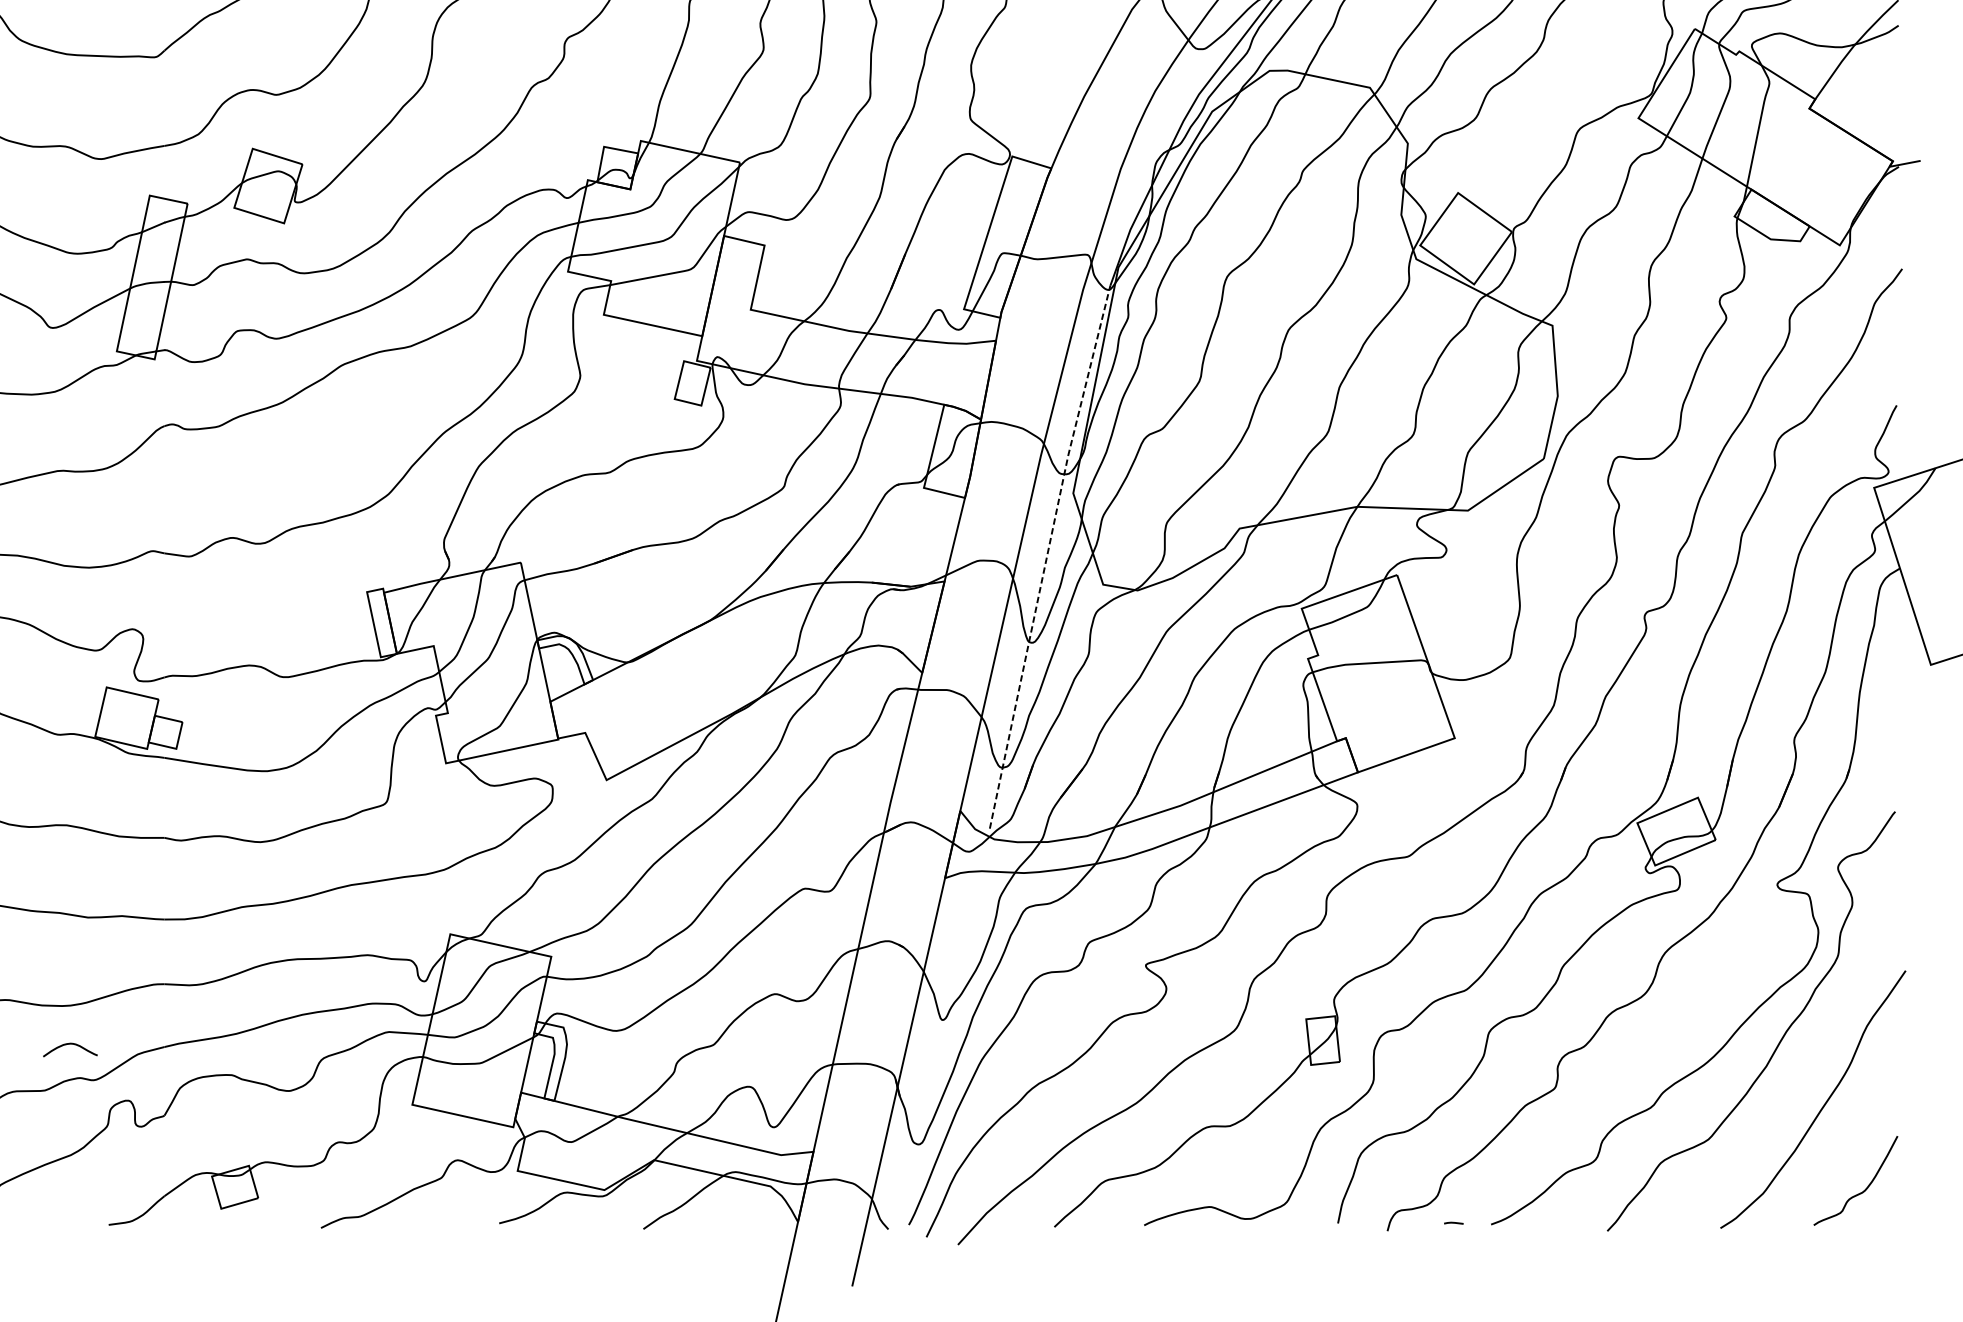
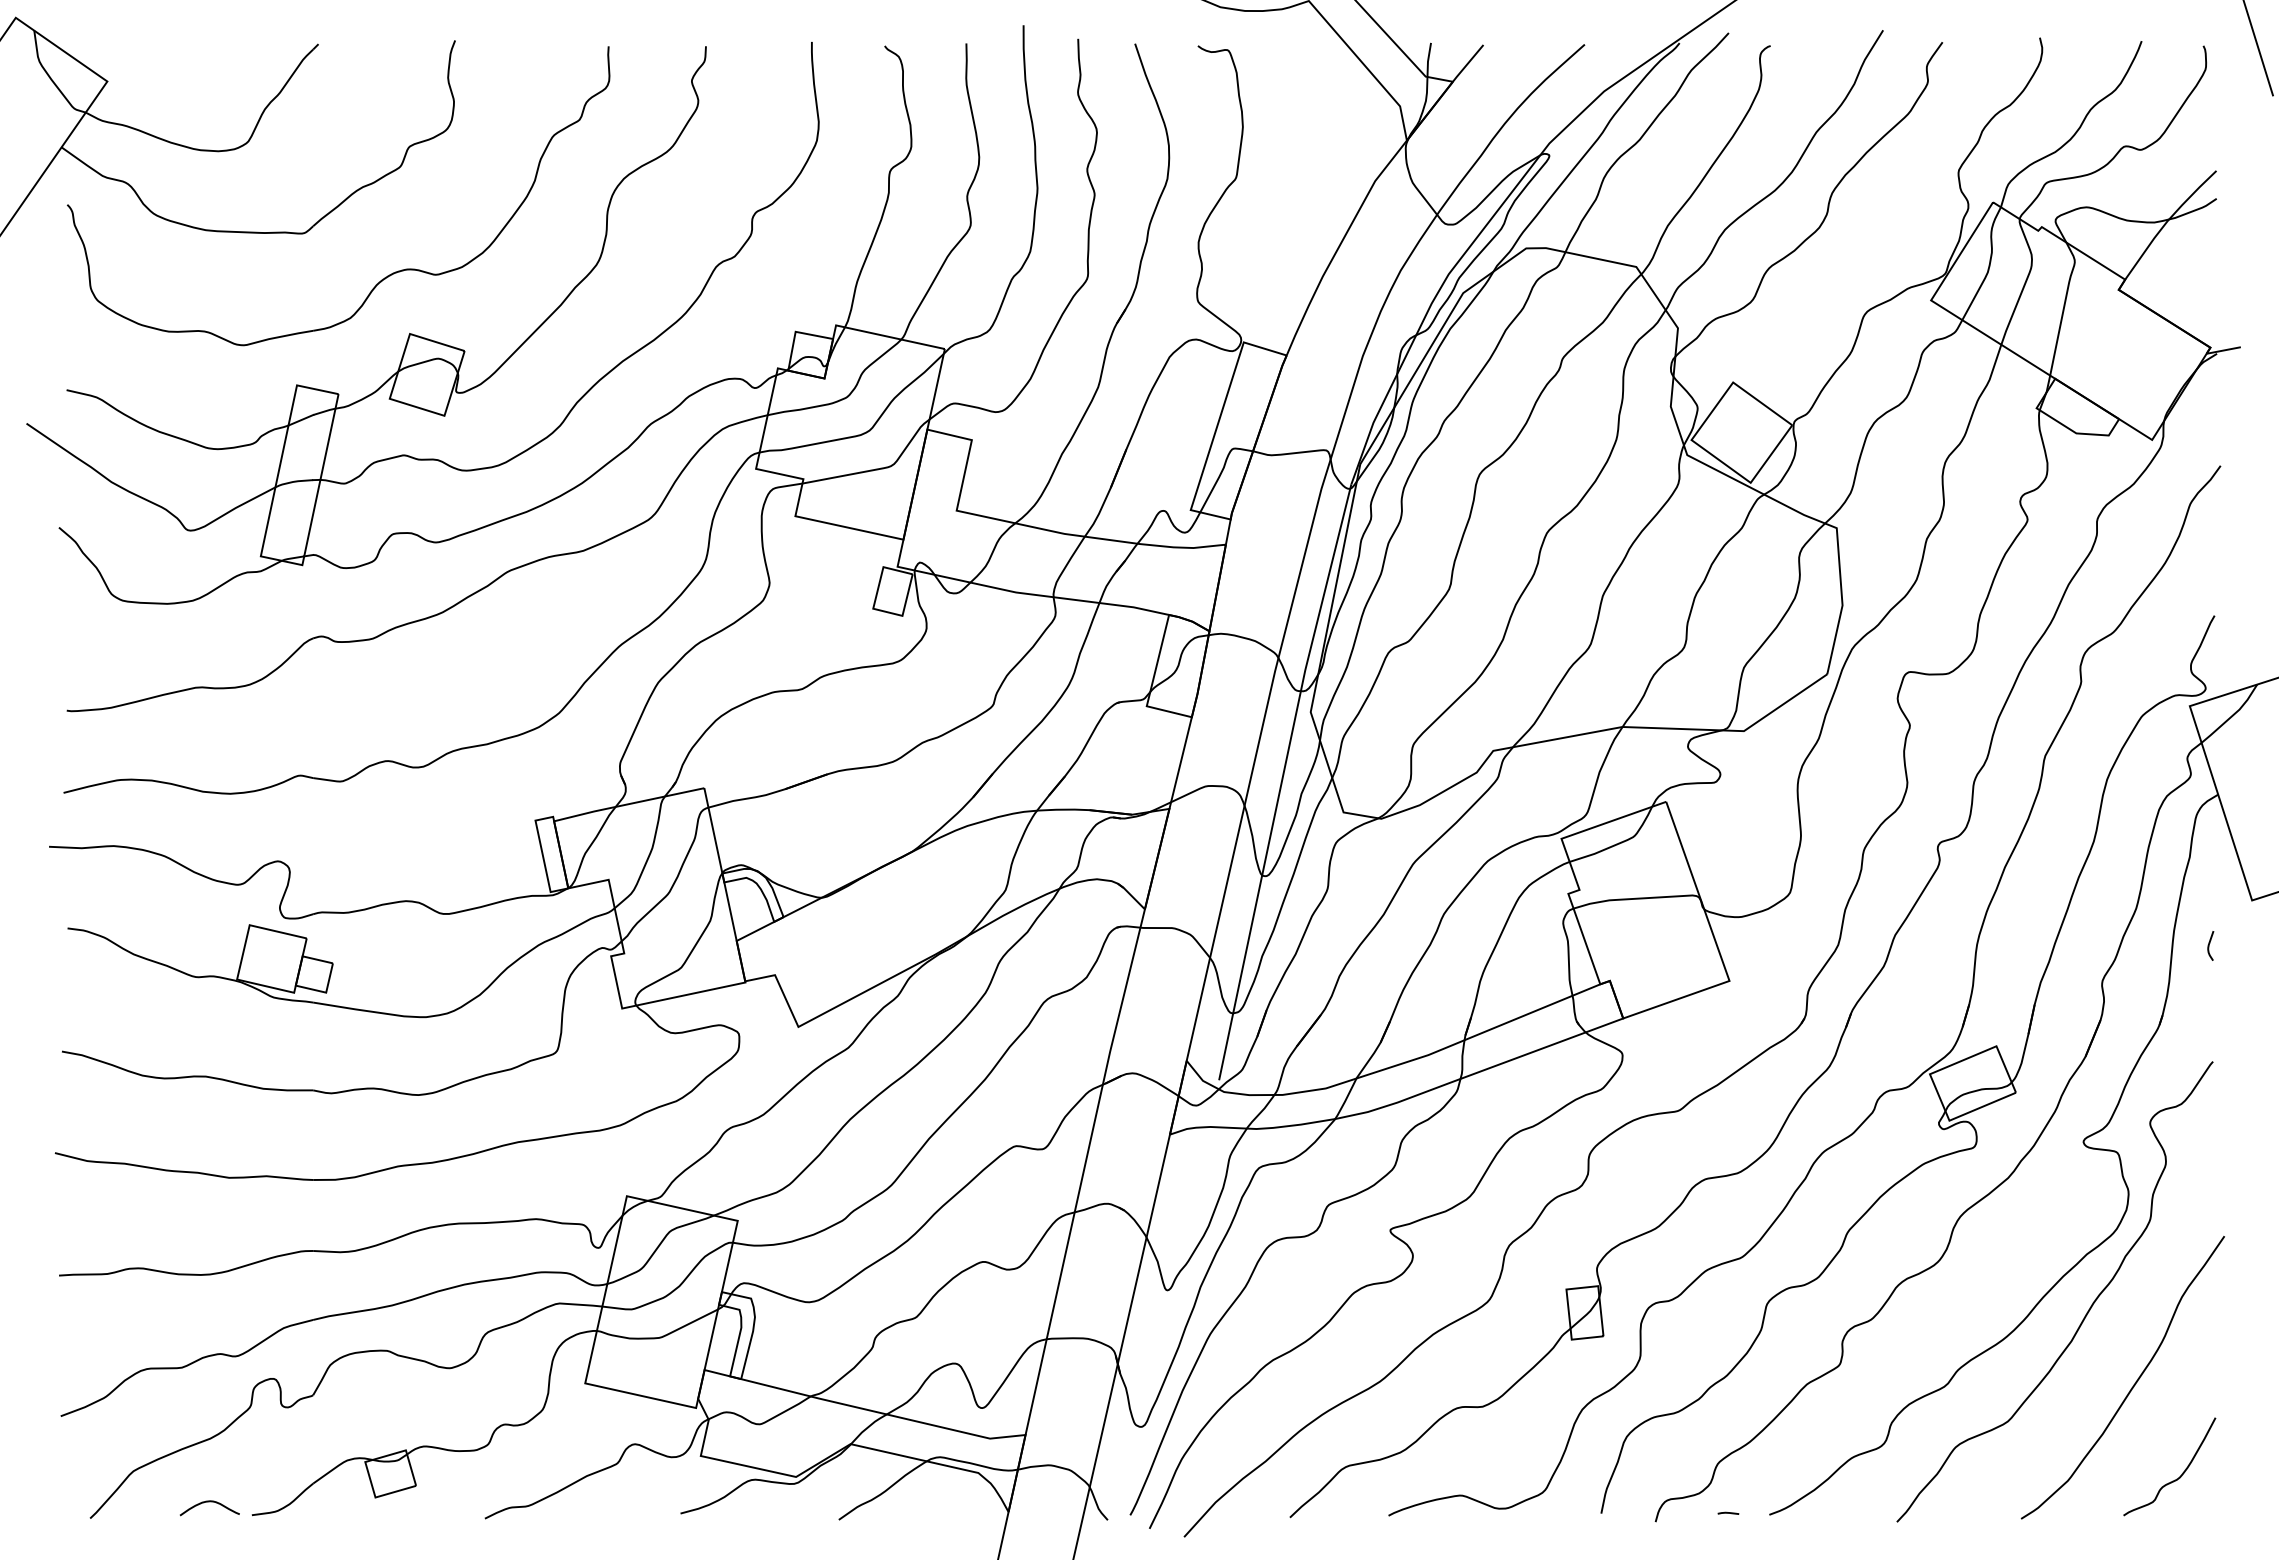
line: (1047, 555) -> (1282, 780), dashed -> solid
curve: (1892, 705) -> (2209, 945), added
curve: (70, 1044) -> (209, 1502), moved

